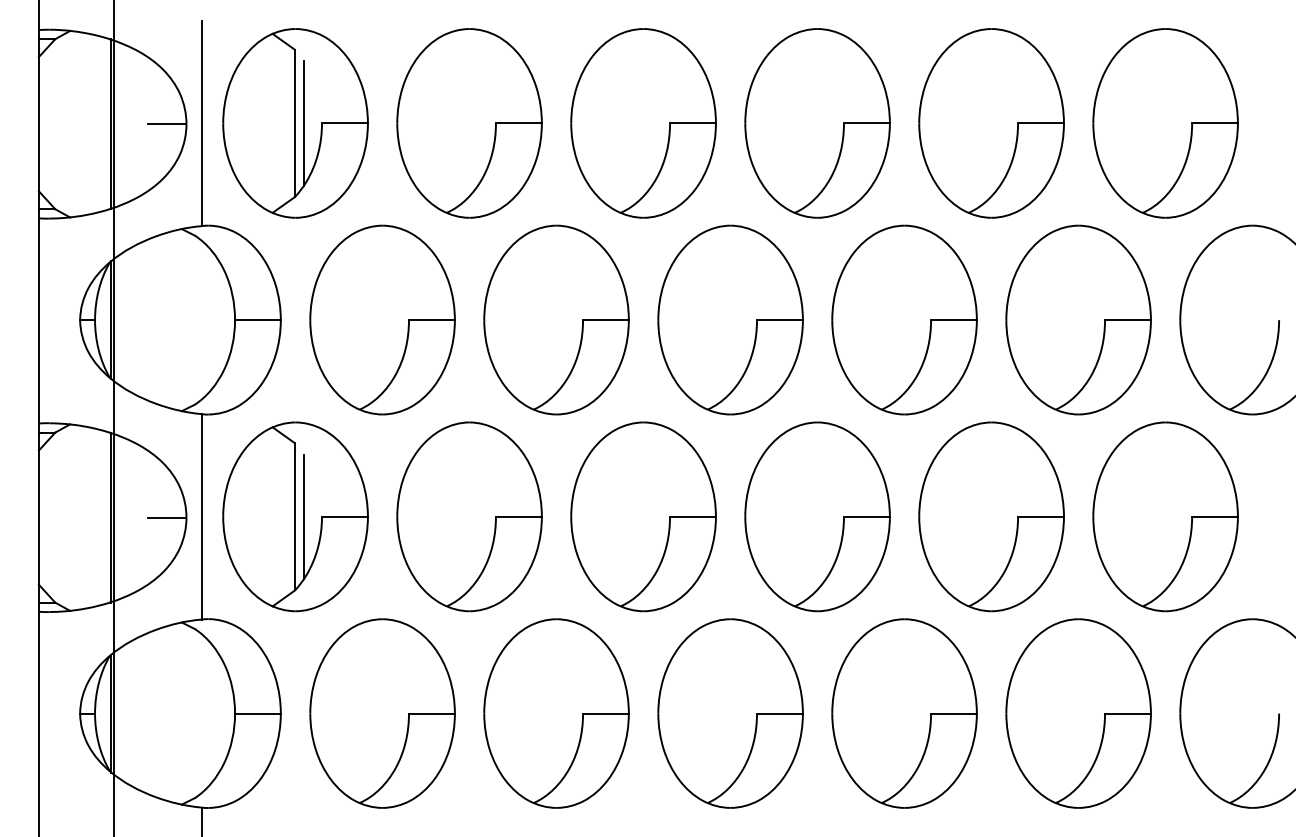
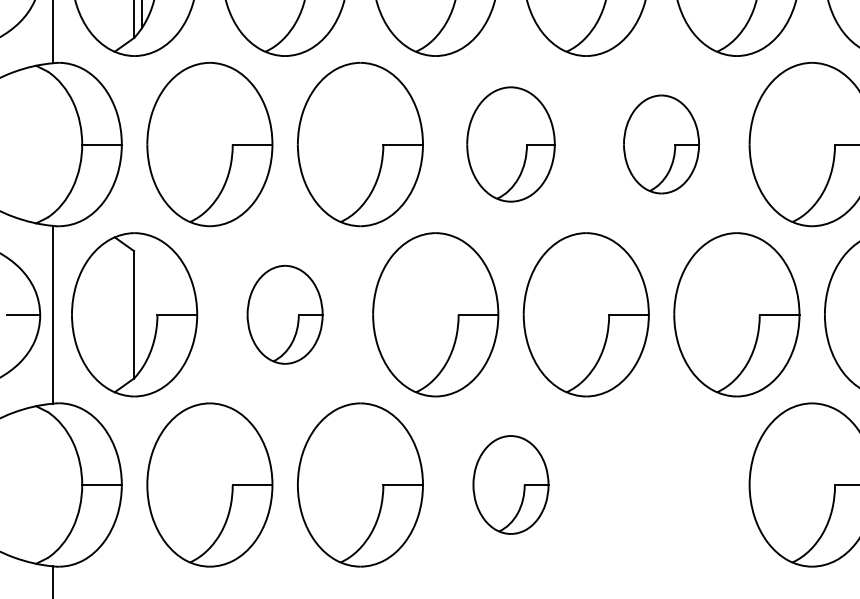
part: (730, 319) -> (510, 144), size x0.7
part: (904, 319) -> (661, 144), size x0.6
line: (304, 516) -> (142, 314), removed
part: (469, 516) -> (285, 314), size x0.6
part: (730, 713) -> (510, 484), size x0.6
part: (904, 713) -> (661, 484), removed

